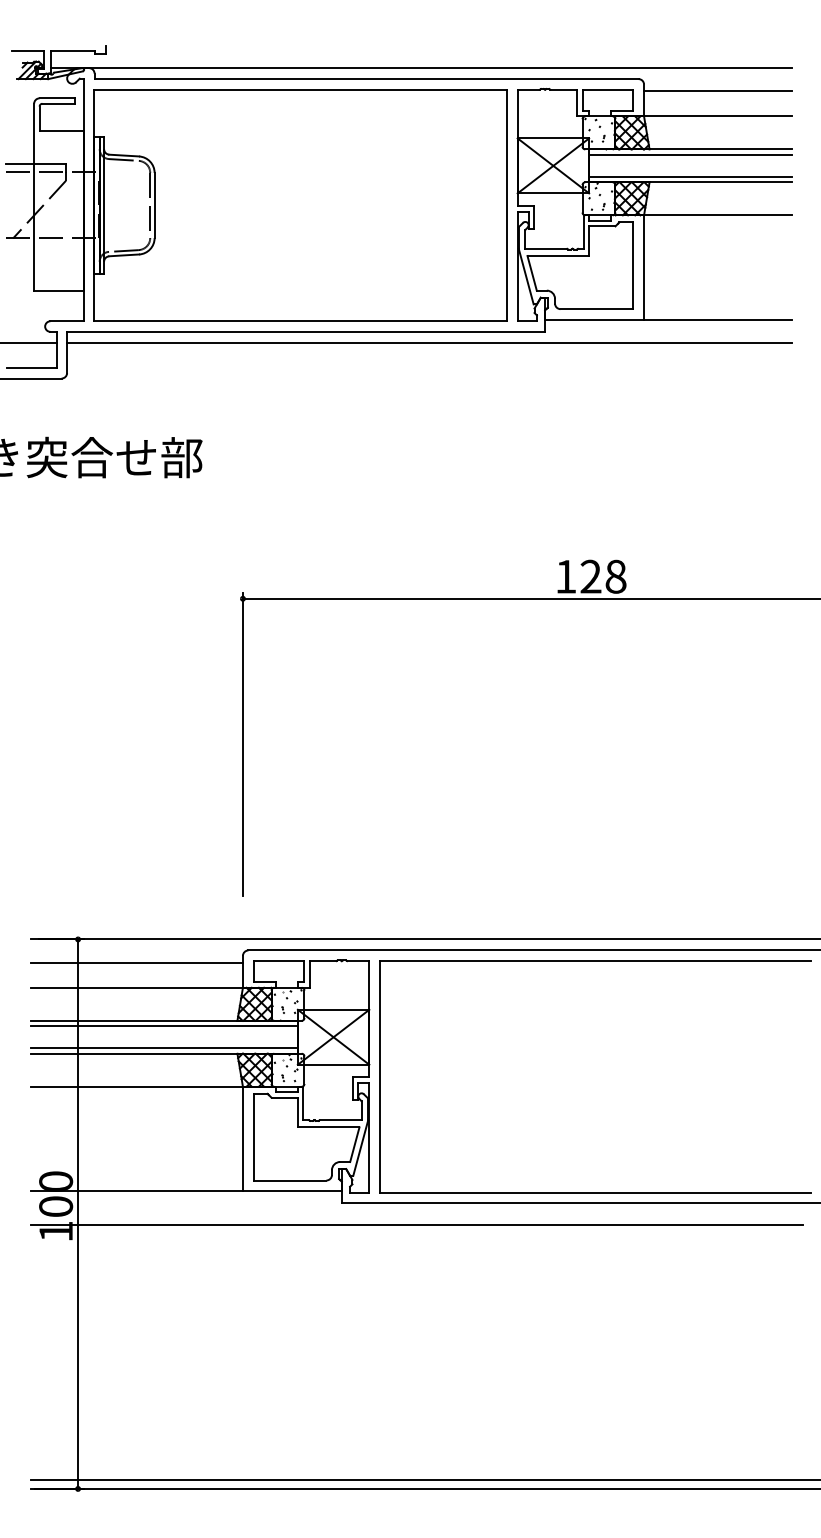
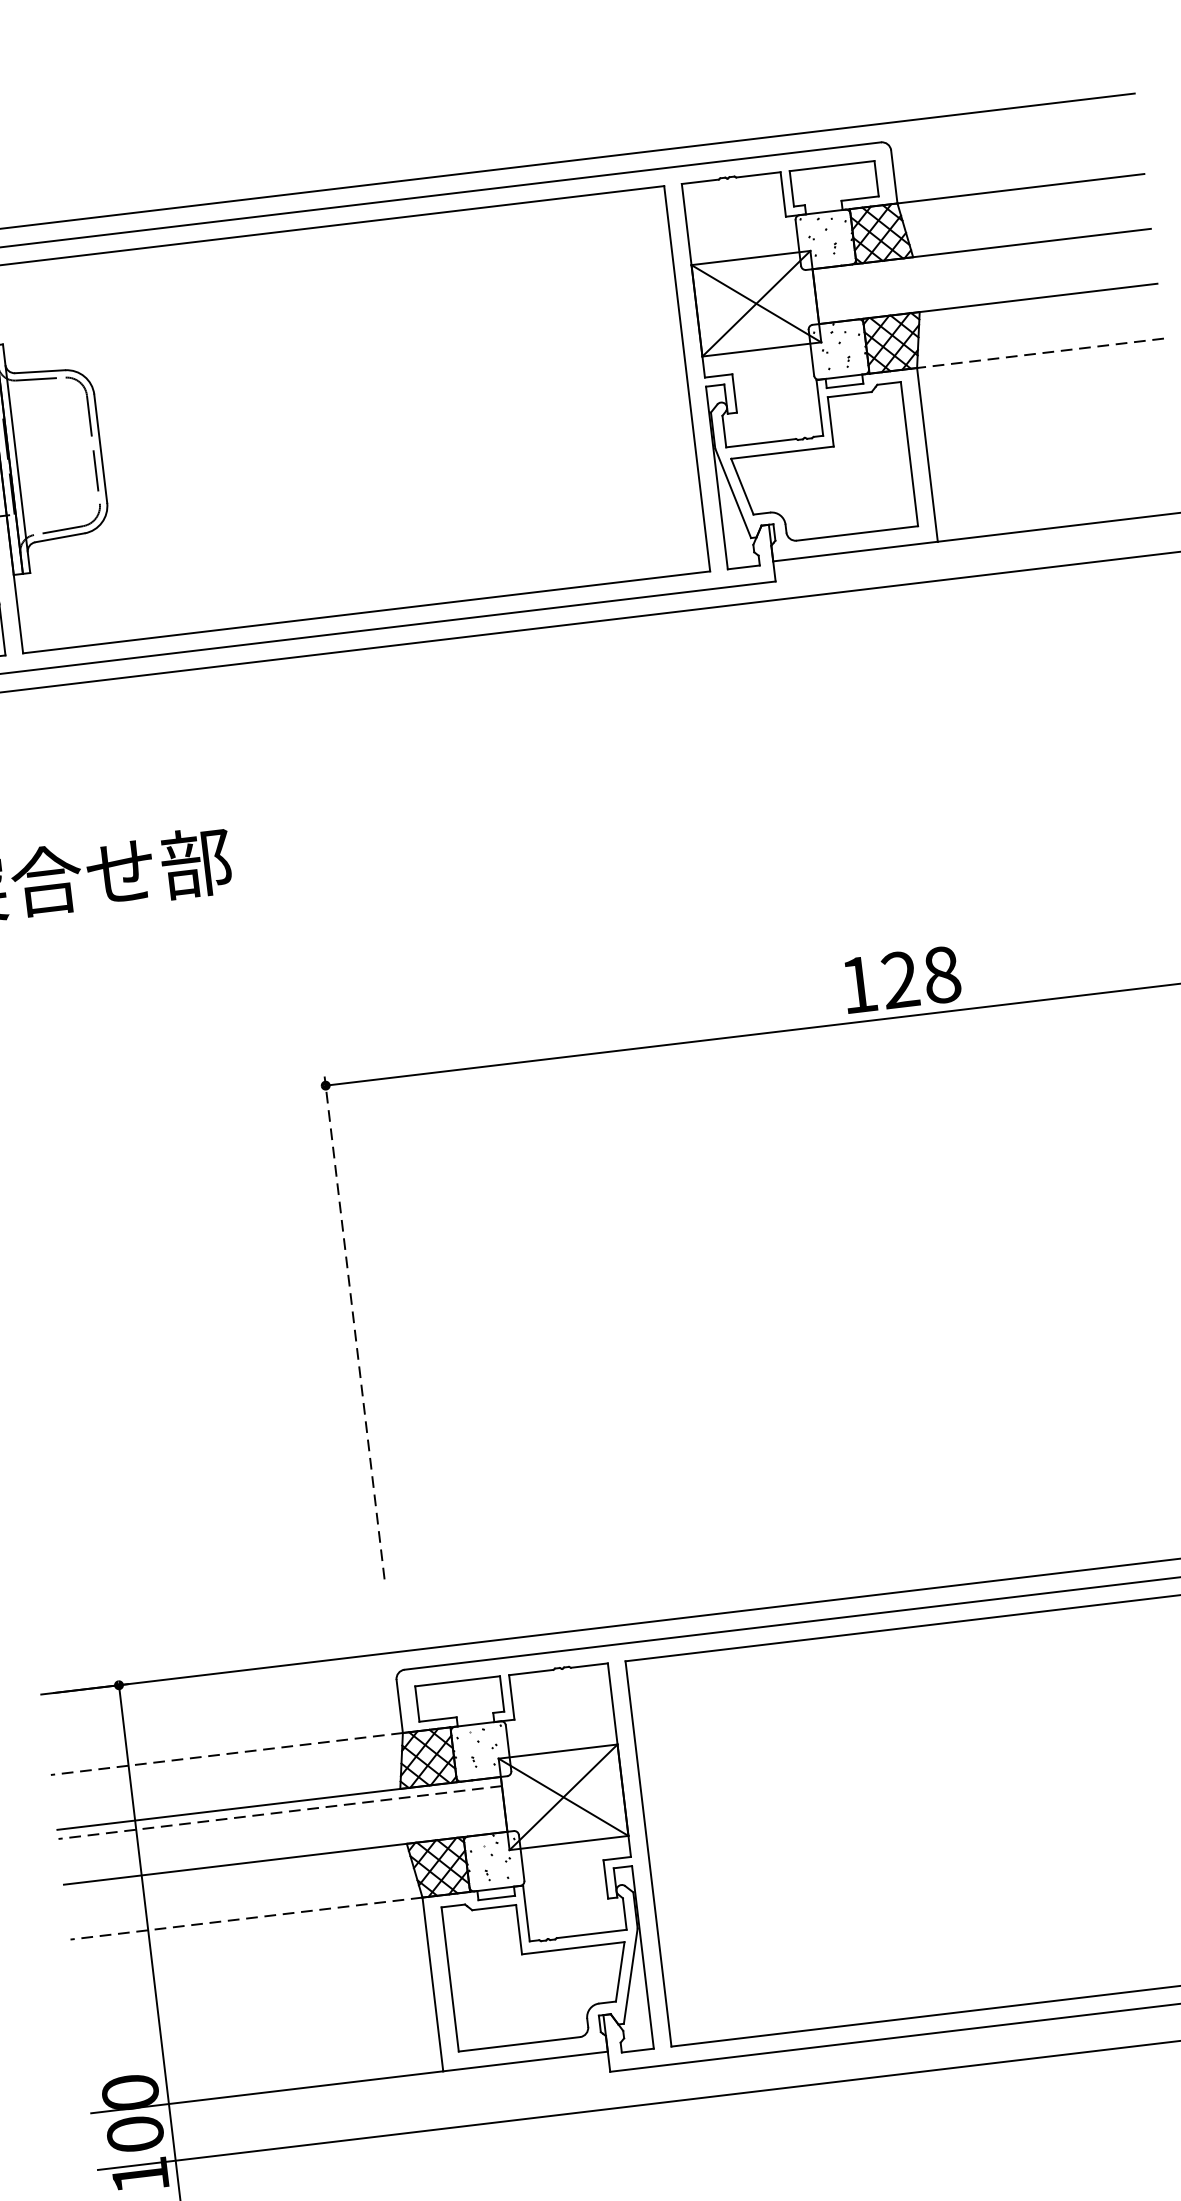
line: (718, 91) -> (1016, 147), removed
line: (690, 154) -> (982, 257), removed
line: (690, 176) -> (986, 294), removed
line: (717, 215) -> (1039, 353), solid -> dashed
line: (242, 743) -> (353, 1326), solid -> dashed
line: (136, 962) -> (220, 1712), removed
line: (137, 987) -> (227, 1753), solid -> dashed
line: (164, 1026) -> (280, 1812), solid -> dashed
line: (164, 1048) -> (284, 1849), removed
line: (137, 1086) -> (247, 1918), solid -> dashed

